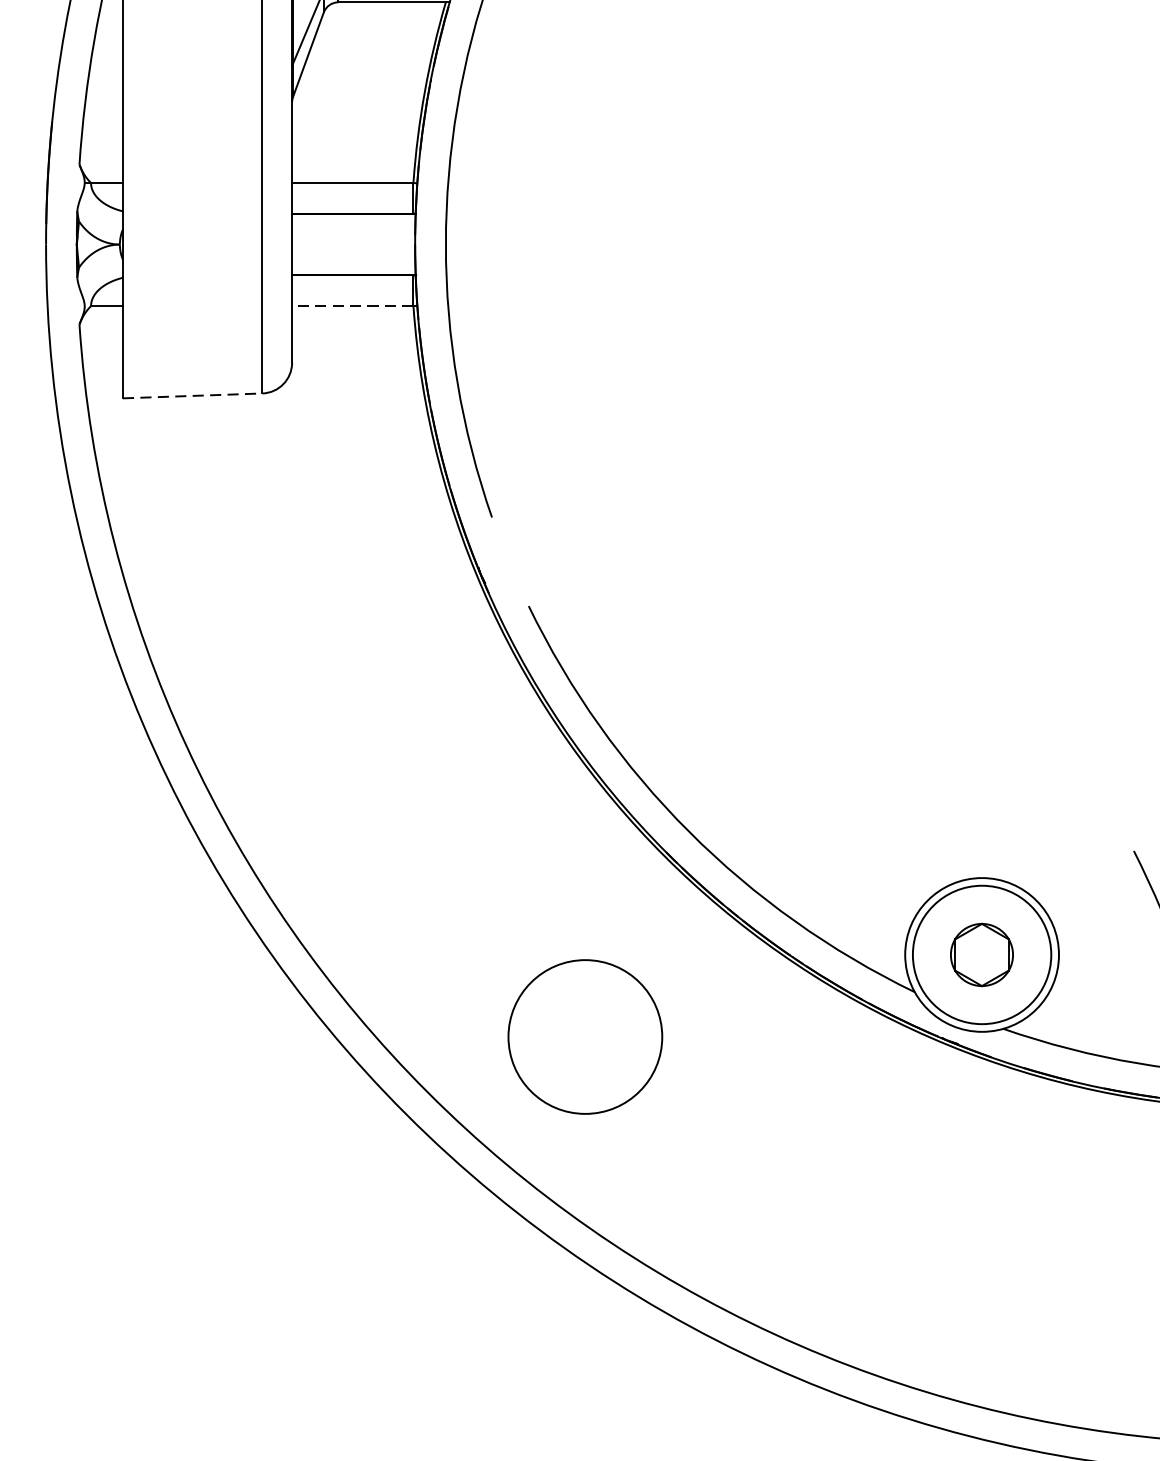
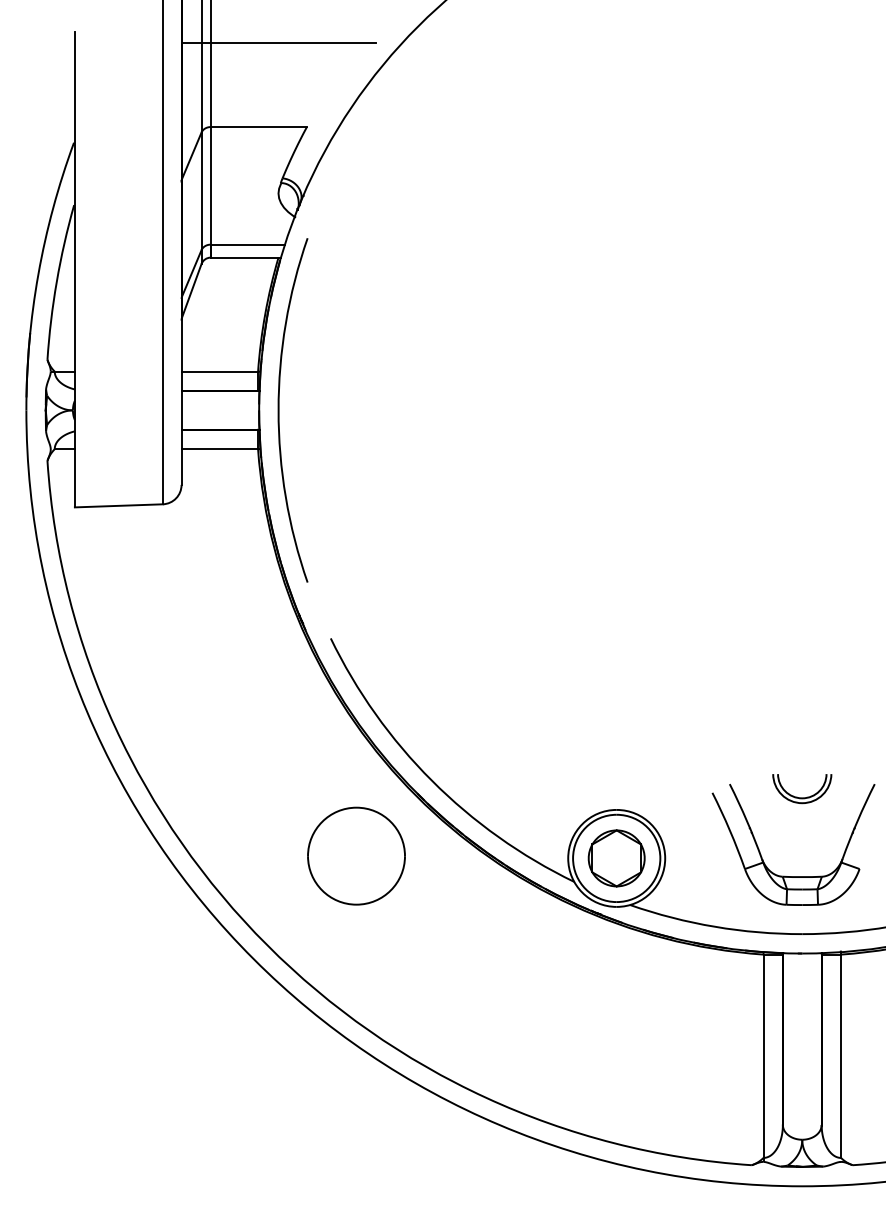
line: (352, 306) -> (219, 449), dashed -> solid
line: (193, 395) -> (119, 505), dashed -> solid
part: (981, 955) -> (616, 858), size x1.43
part: (585, 1035) -> (356, 855), moved

